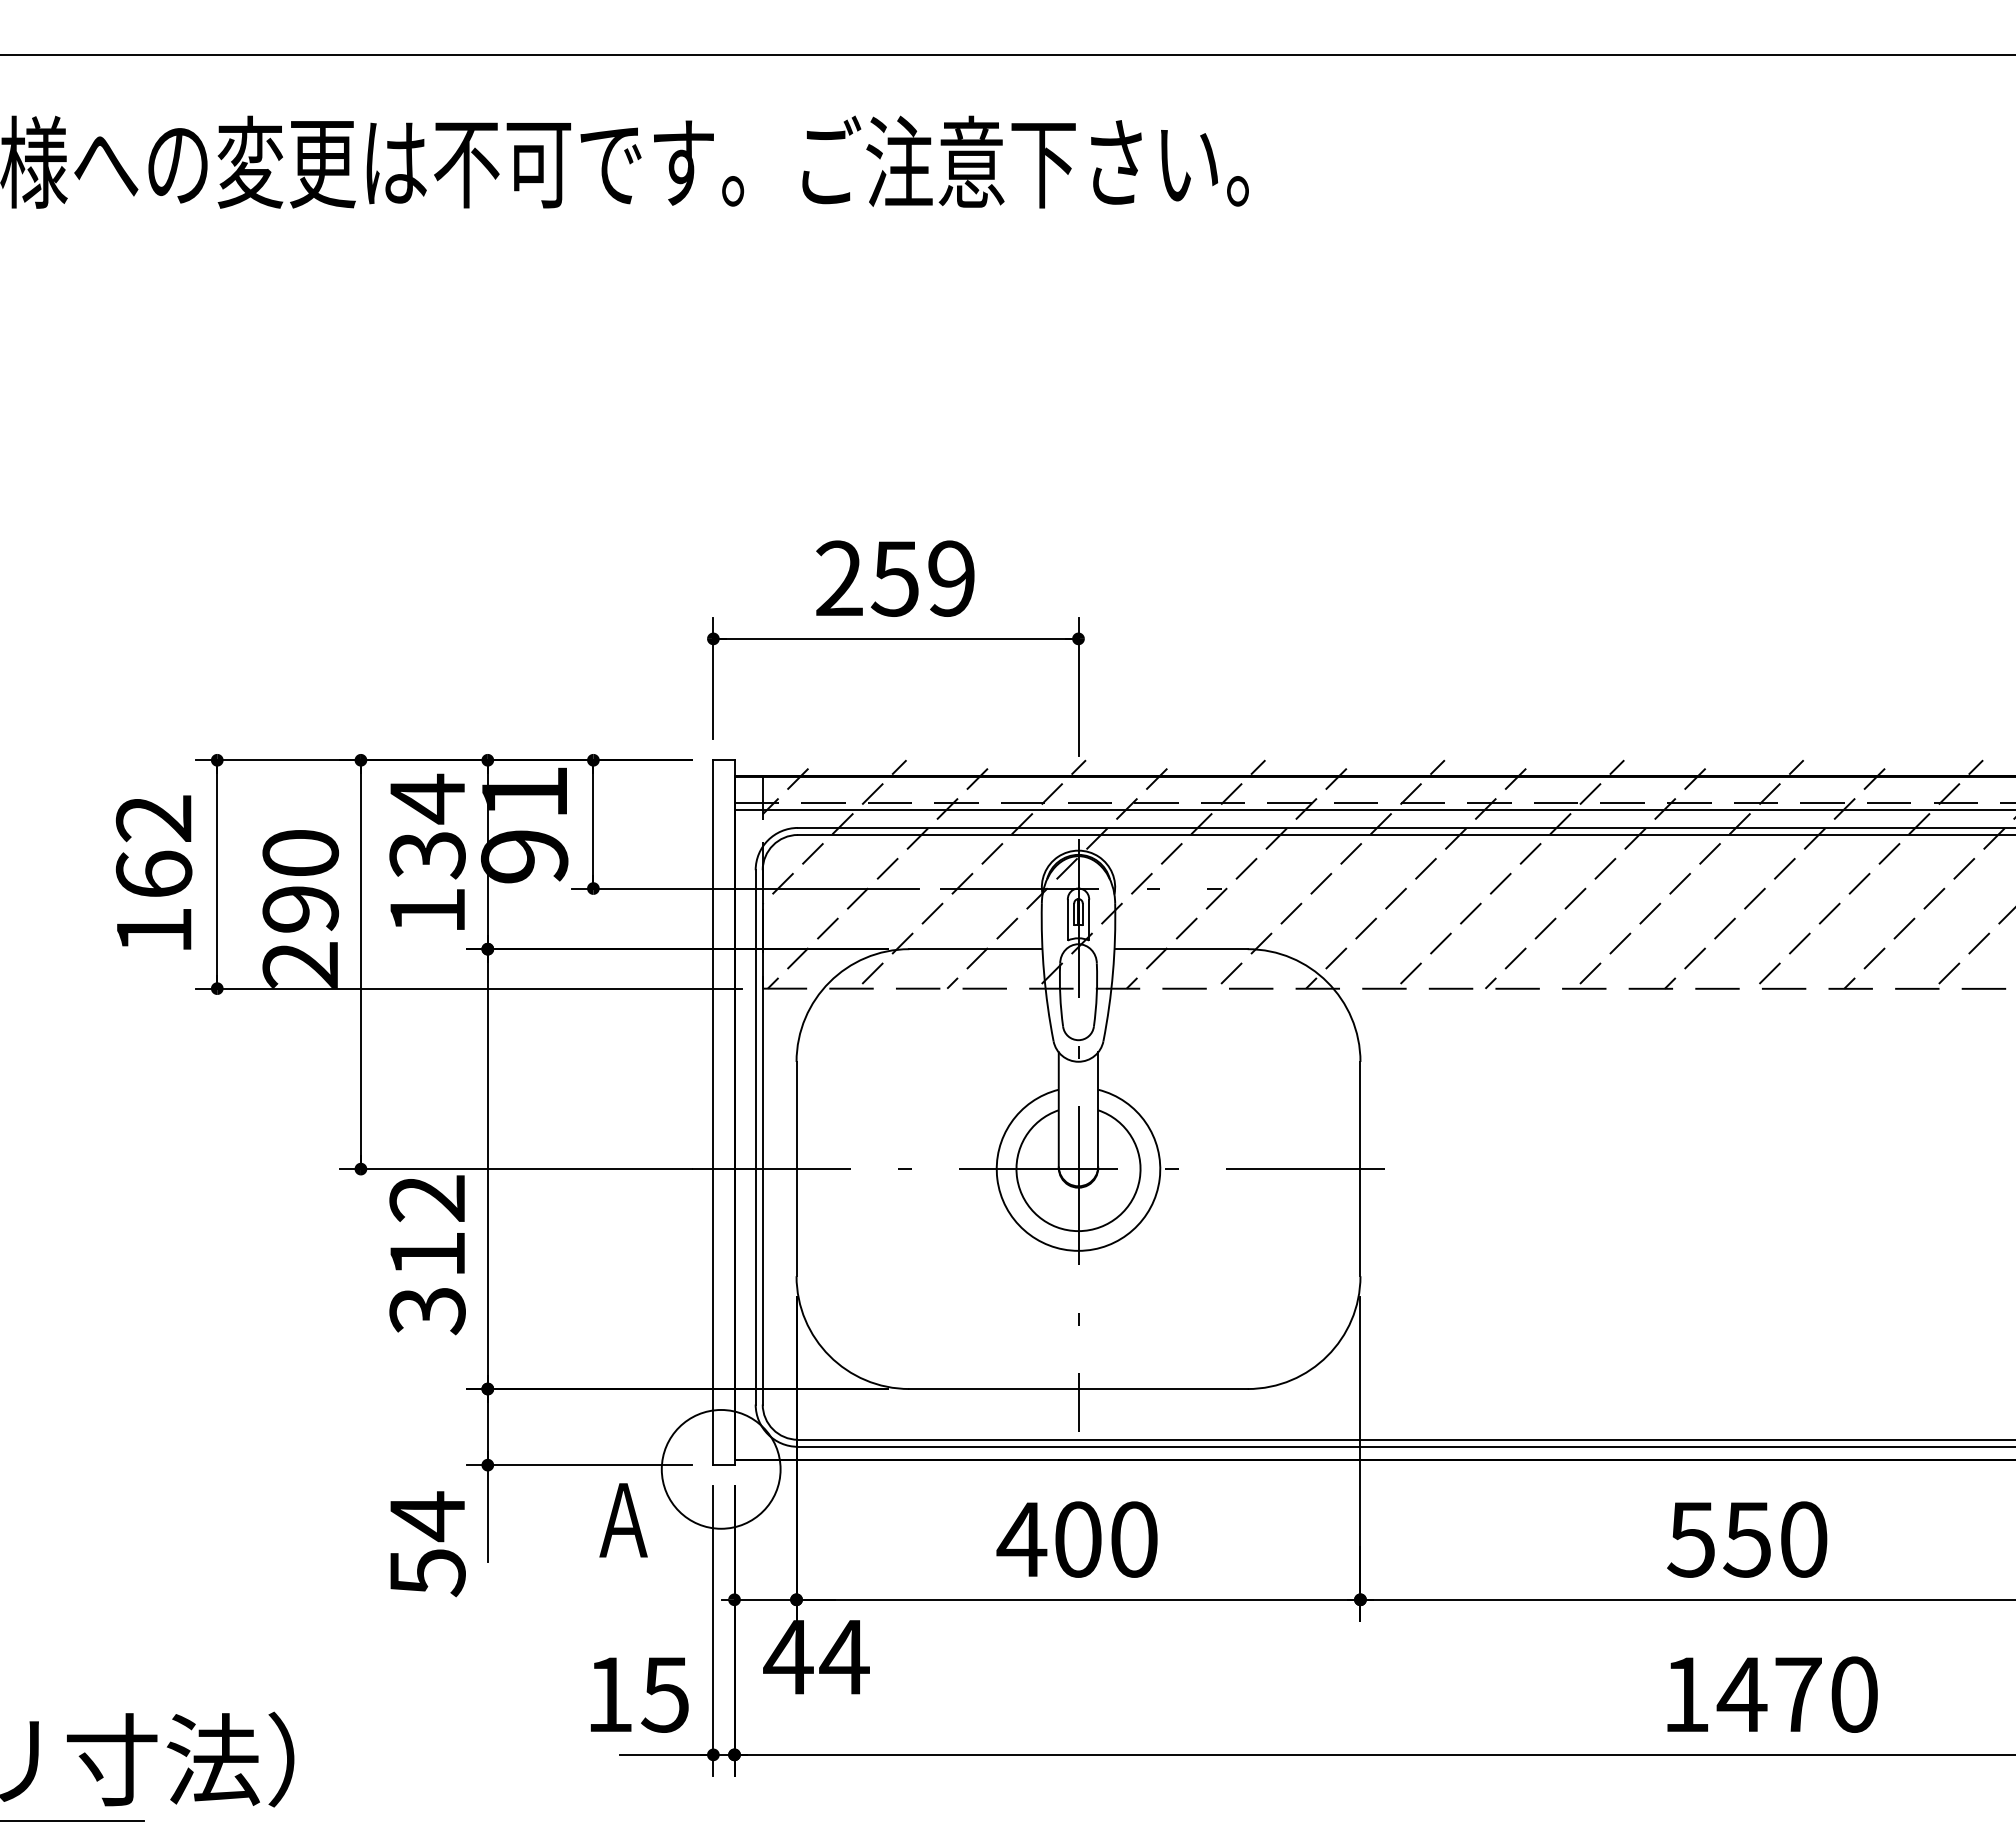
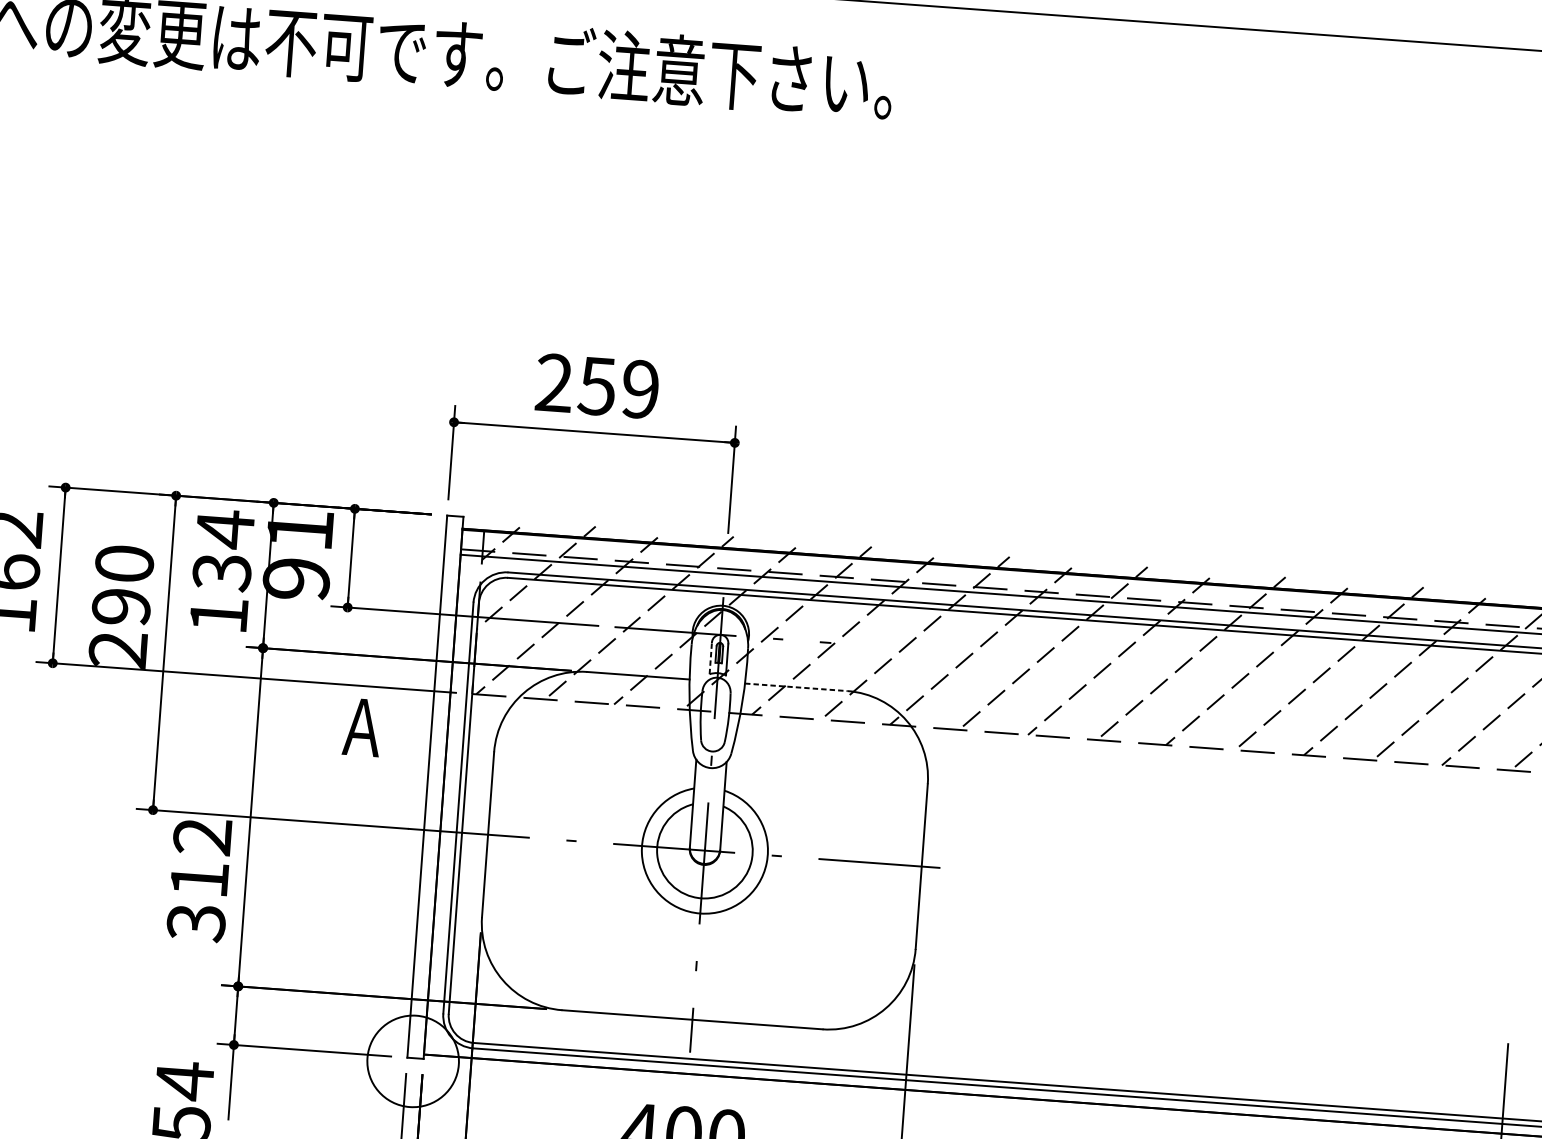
line: (1067, 919) -> (710, 658), solid -> dashed
line: (1181, 949) -> (796, 687), solid -> dashed
text: (623, 1520) -> (362, 727), moved

